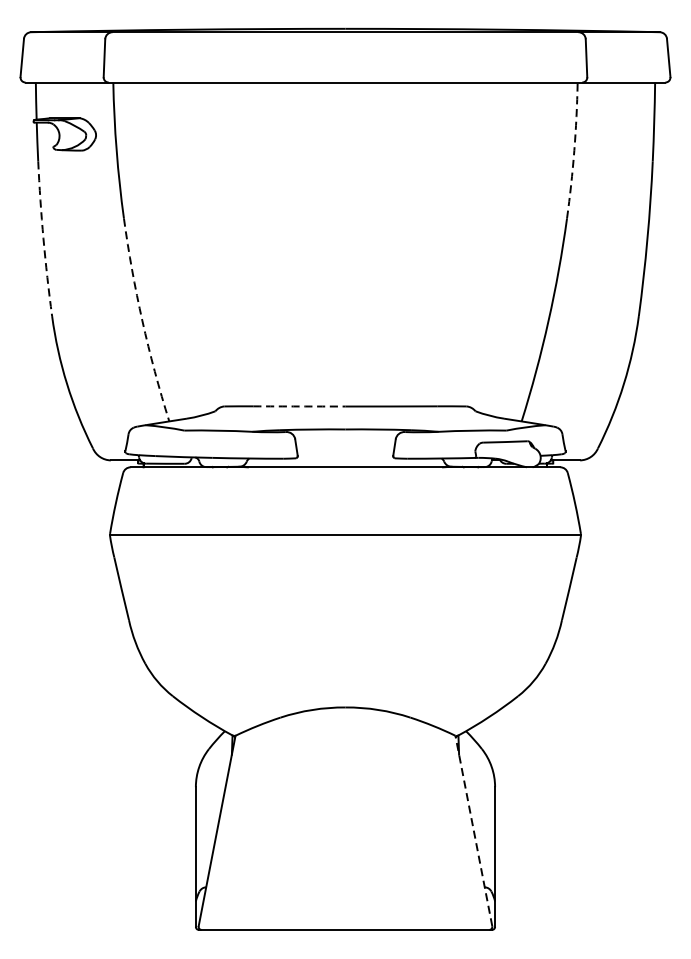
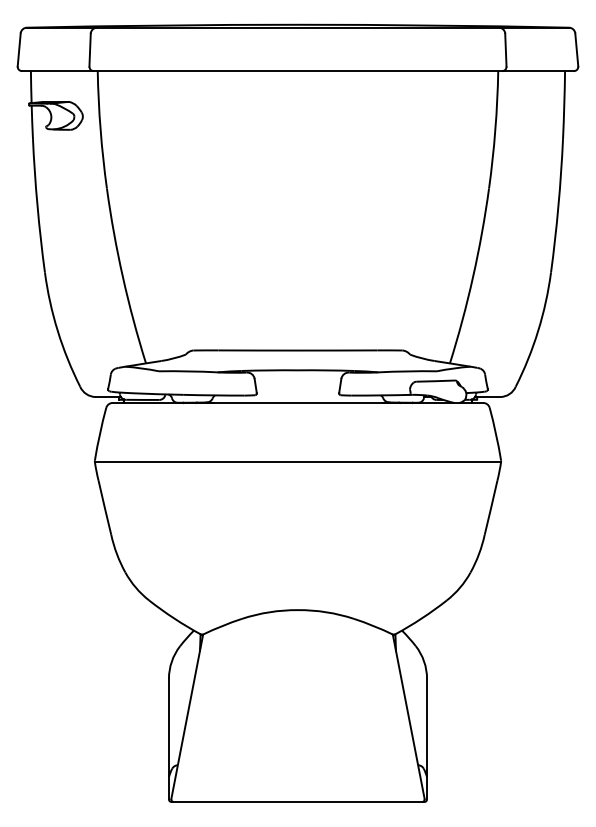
arc: (574, 150) -> (495, 129), dashed -> solid
arc: (43, 238) -> (37, 205), dashed -> solid
arc: (142, 320) -> (122, 276), dashed -> solid
arc: (299, 406) -> (258, 350), dashed -> solid
line: (473, 830) -> (408, 716), dashed -> solid

